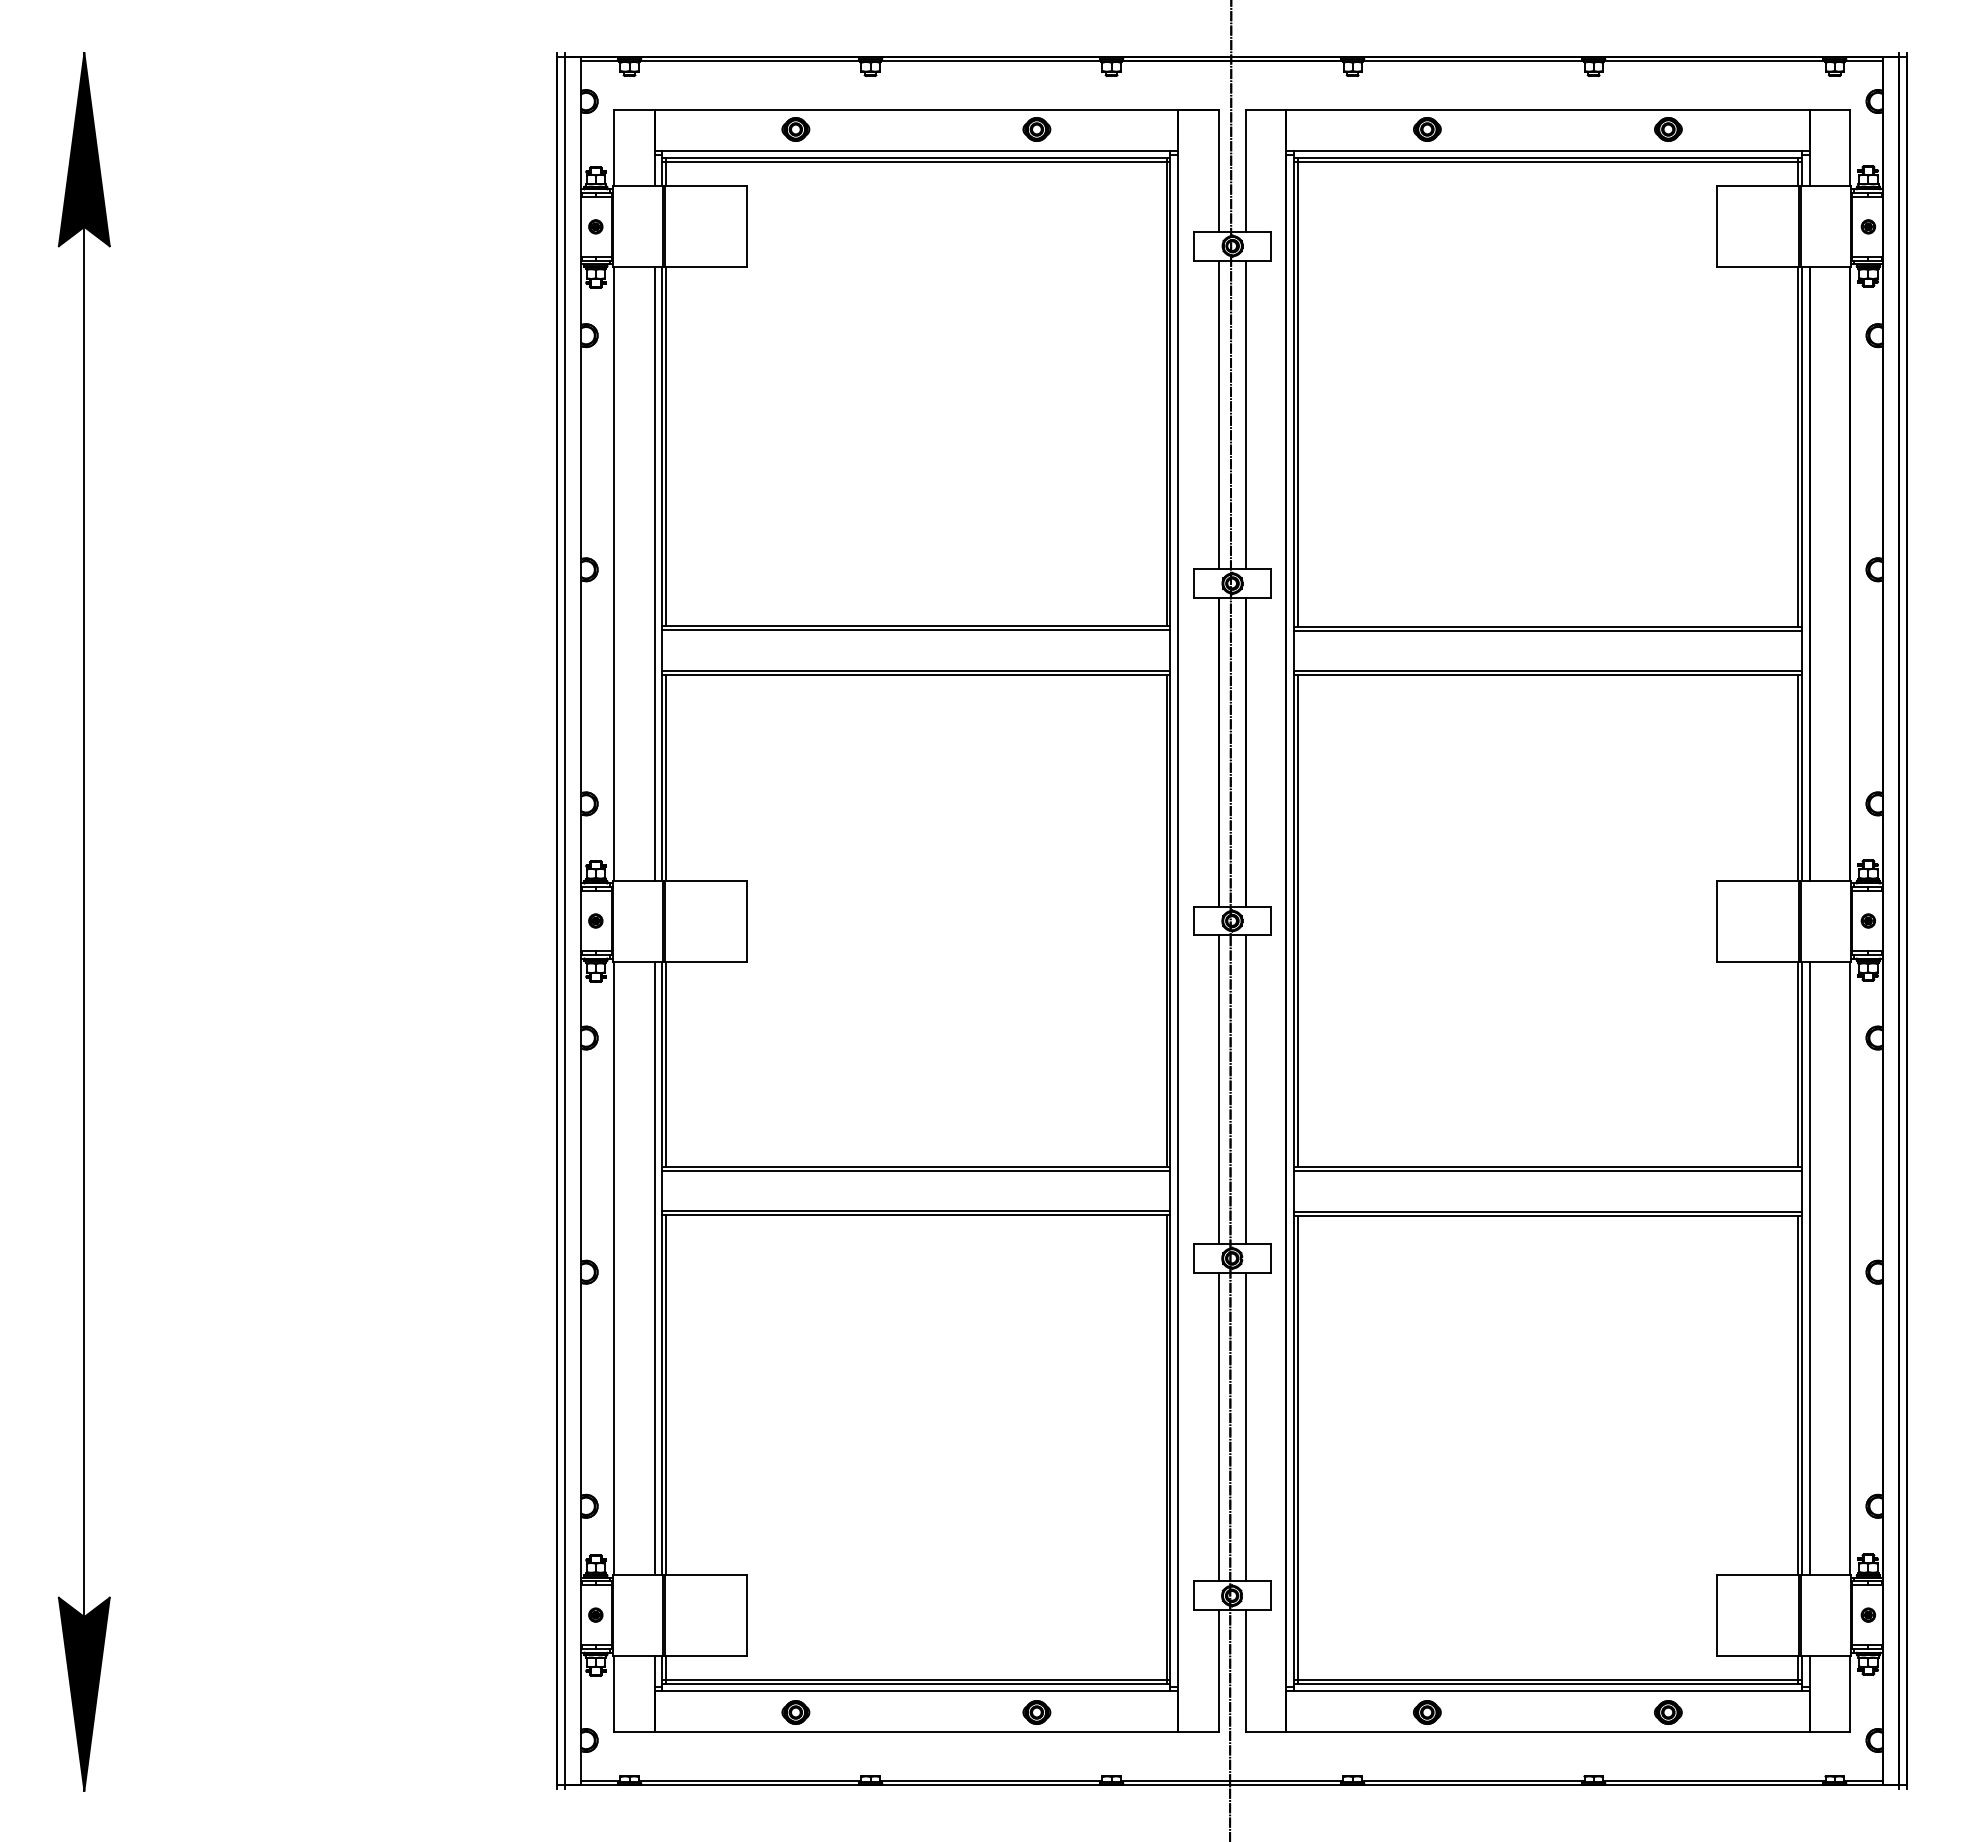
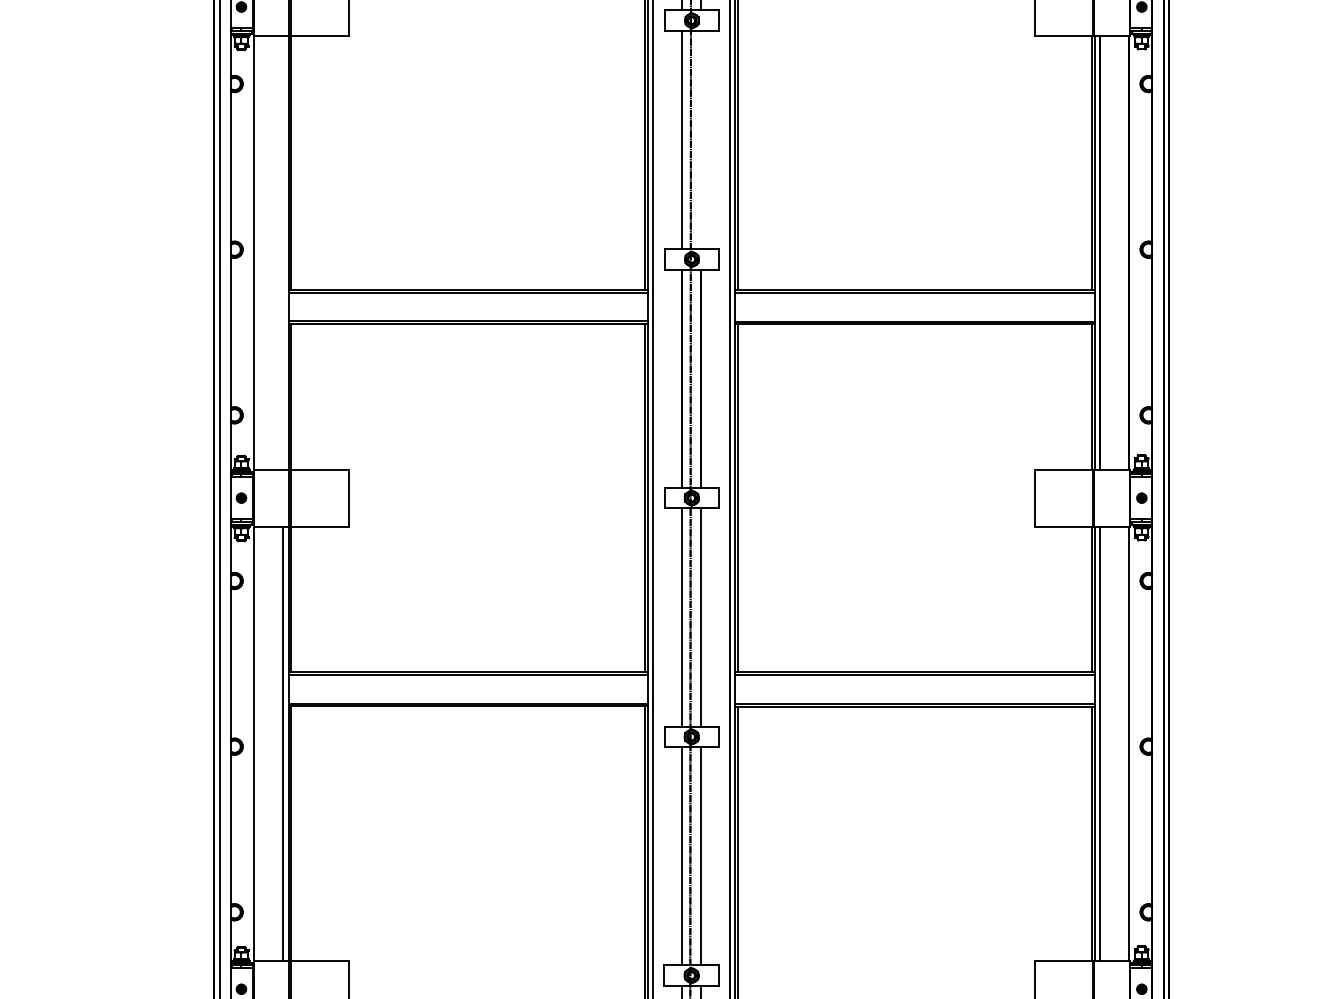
line: (1245, 414) -> (701, 139), removed
line: (654, 573) -> (282, 252), removed

